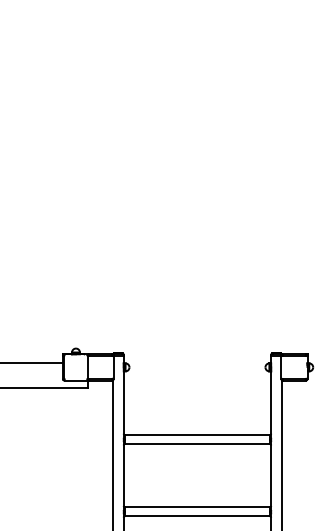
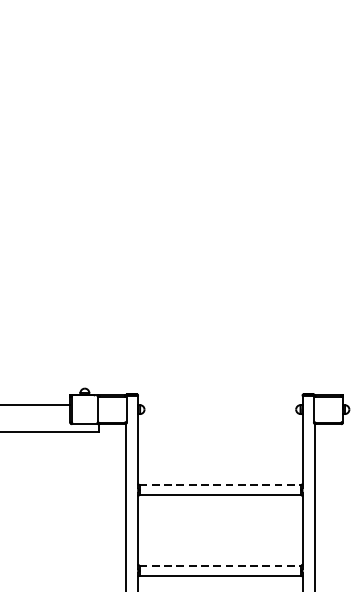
line: (197, 435) -> (220, 485), solid -> dashed
line: (197, 507) -> (220, 565), solid -> dashed

